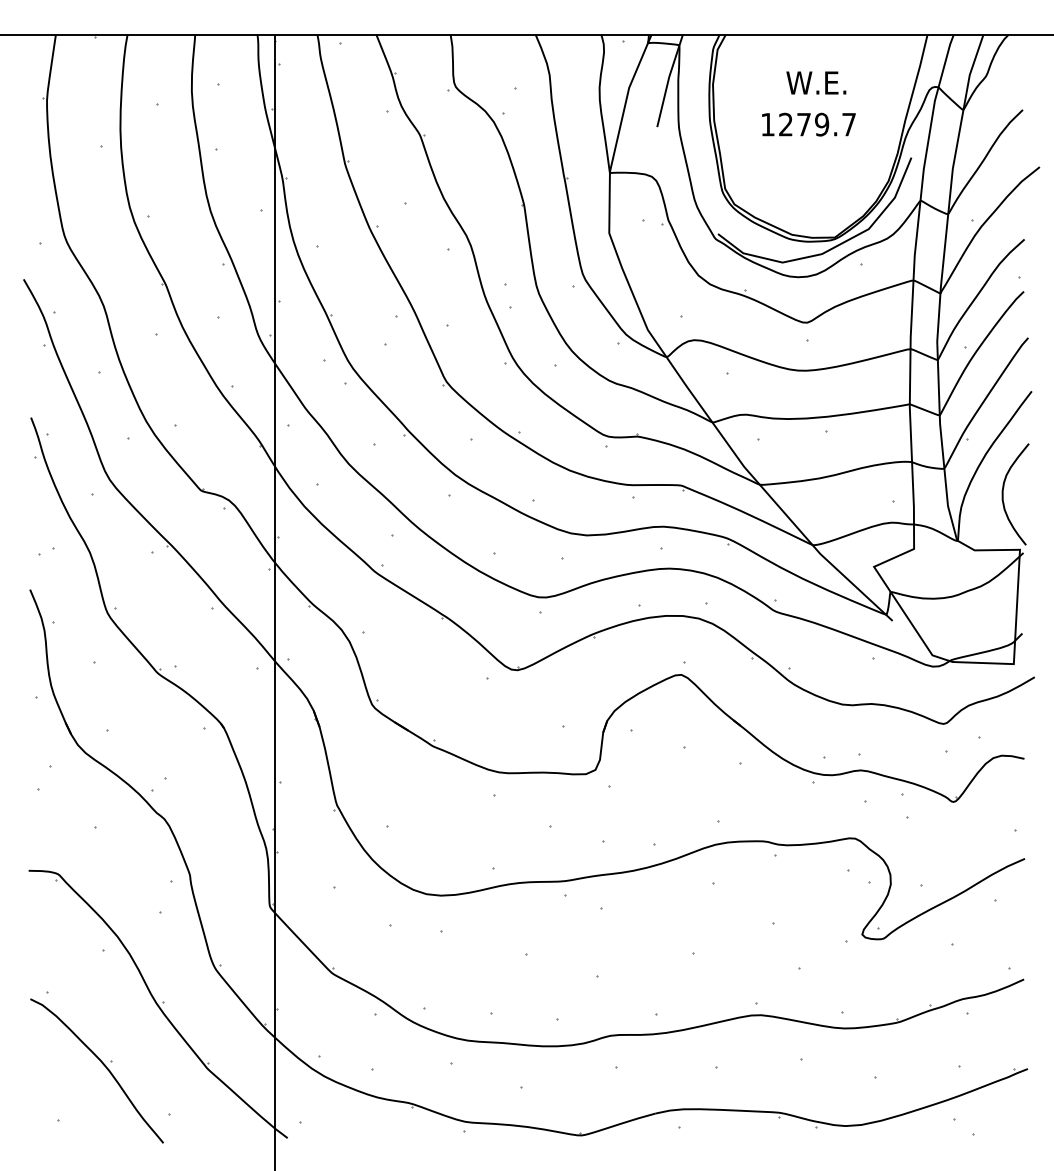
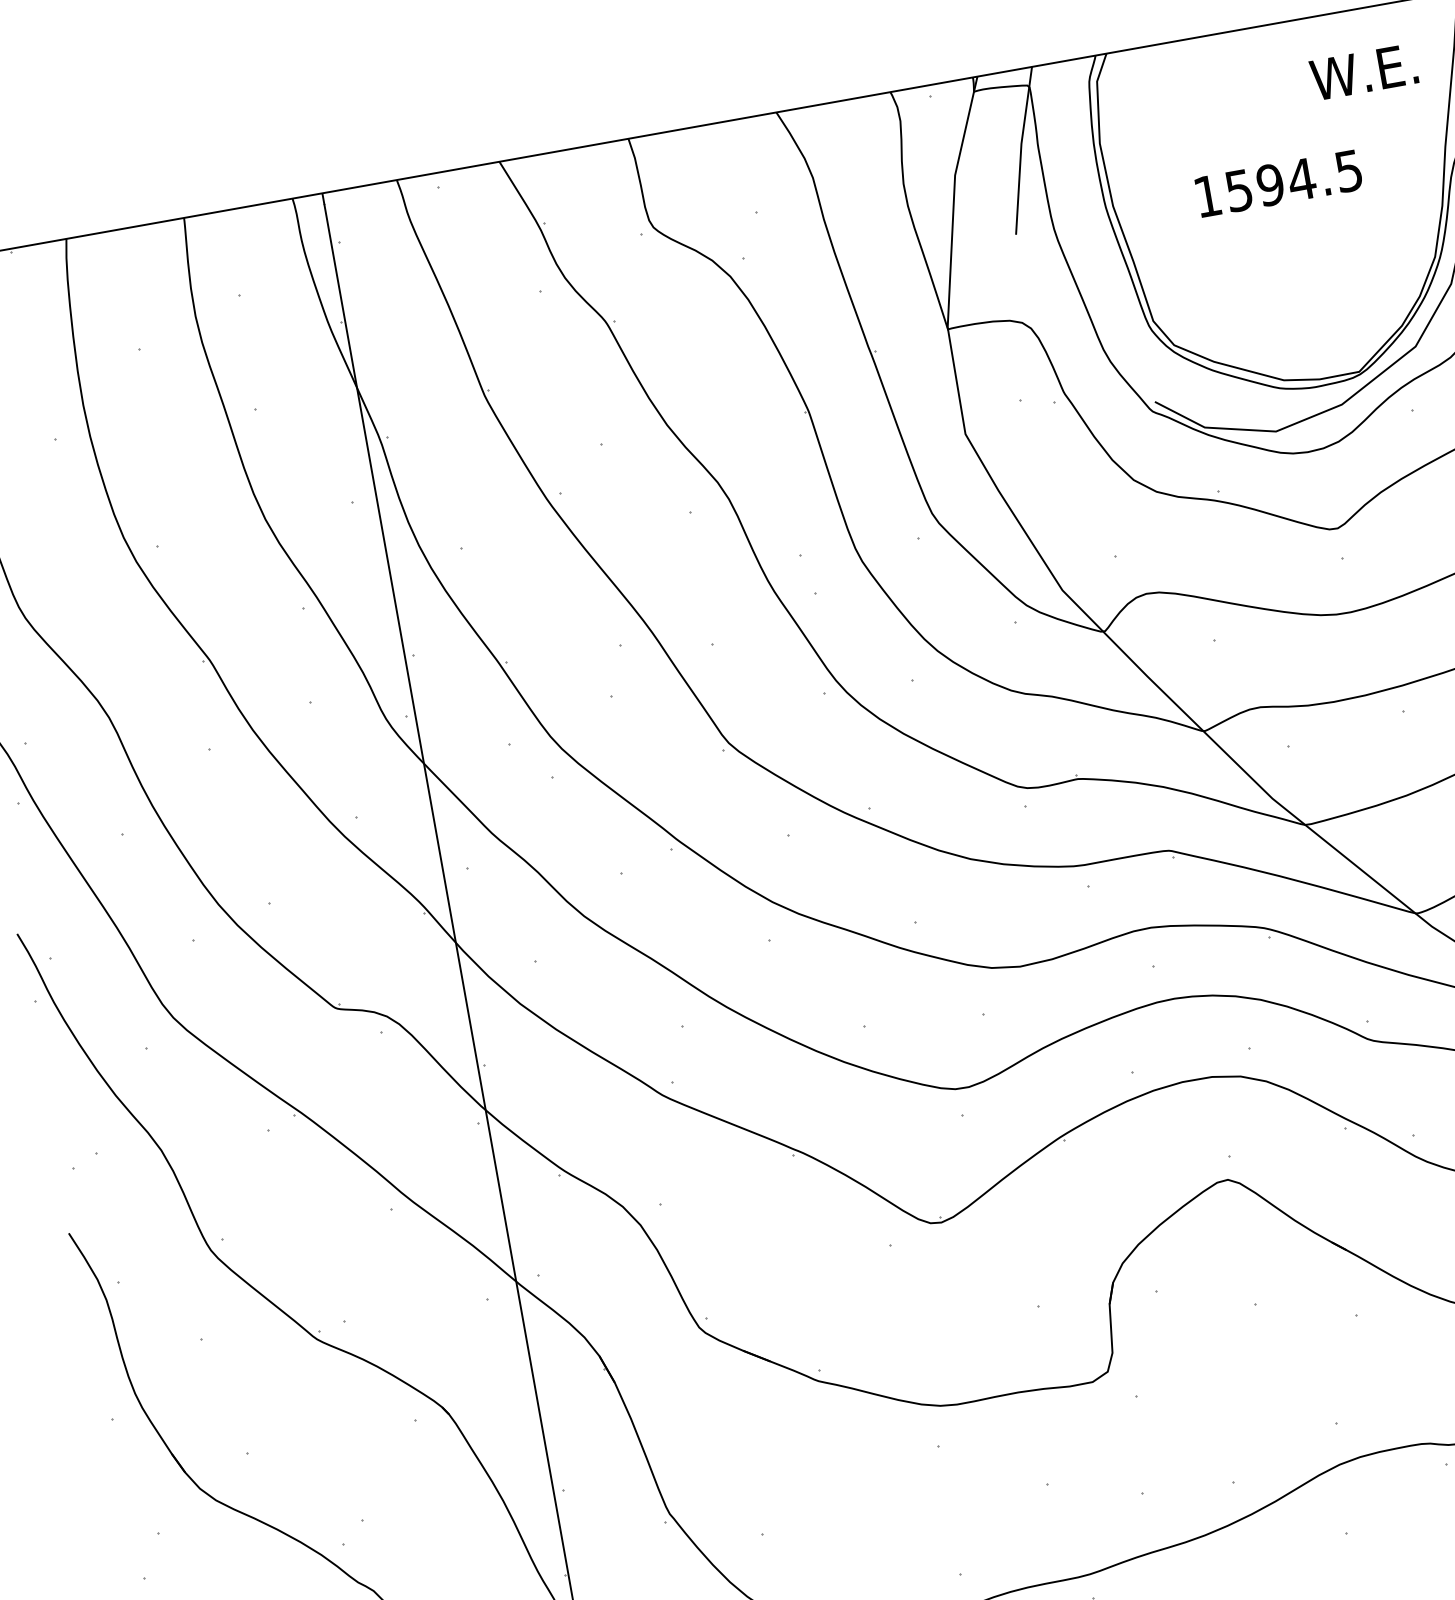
text: (816, 82) -> (1364, 71), moved
text: (817, 124) -> (1293, 180), 1279.7 -> 1594.5

